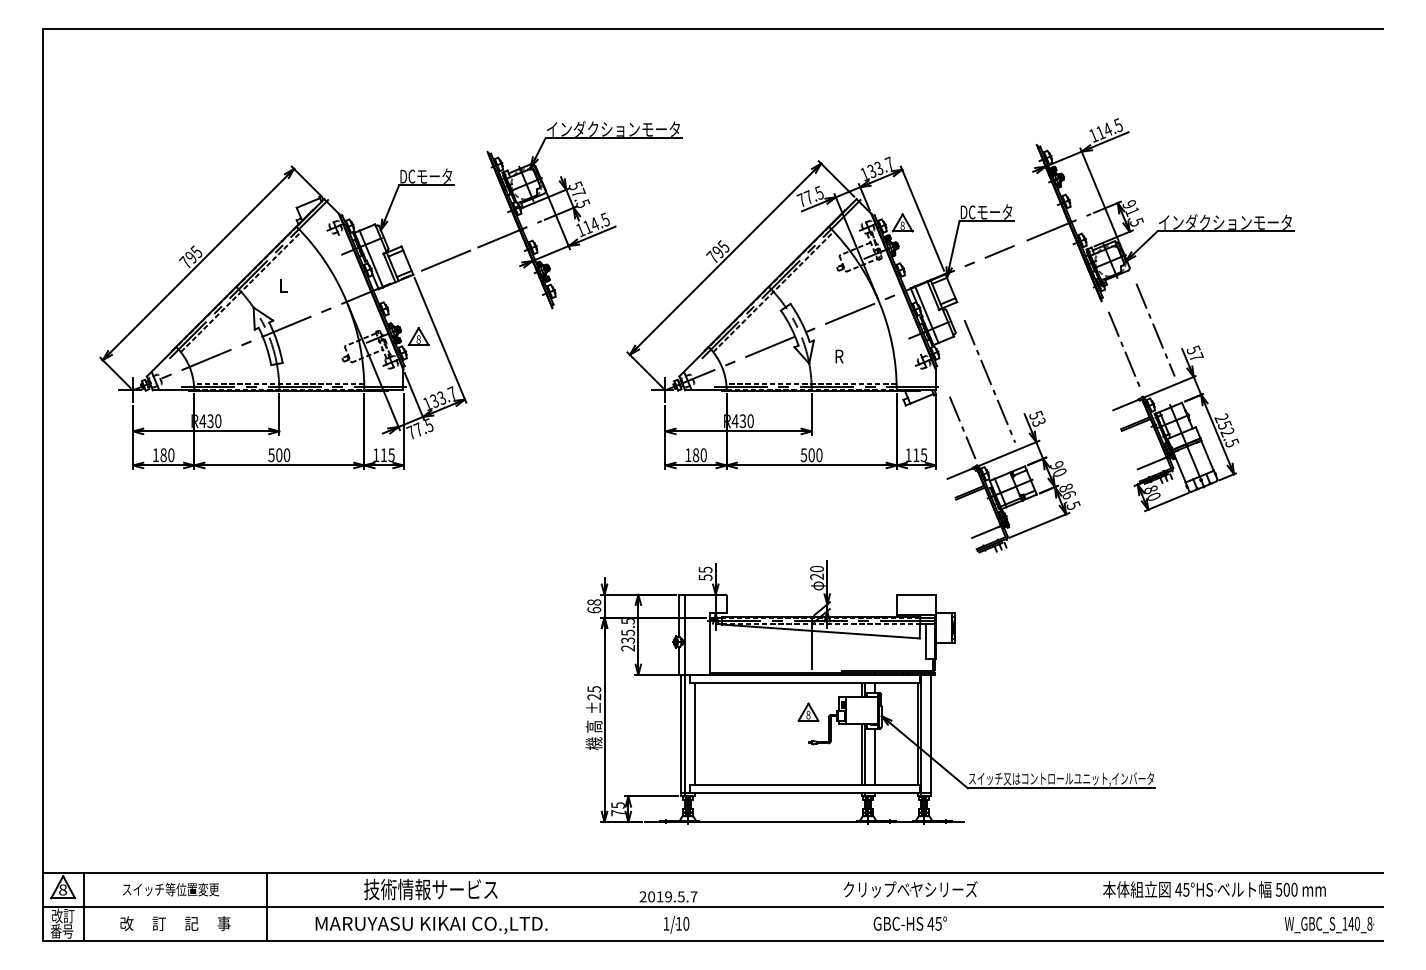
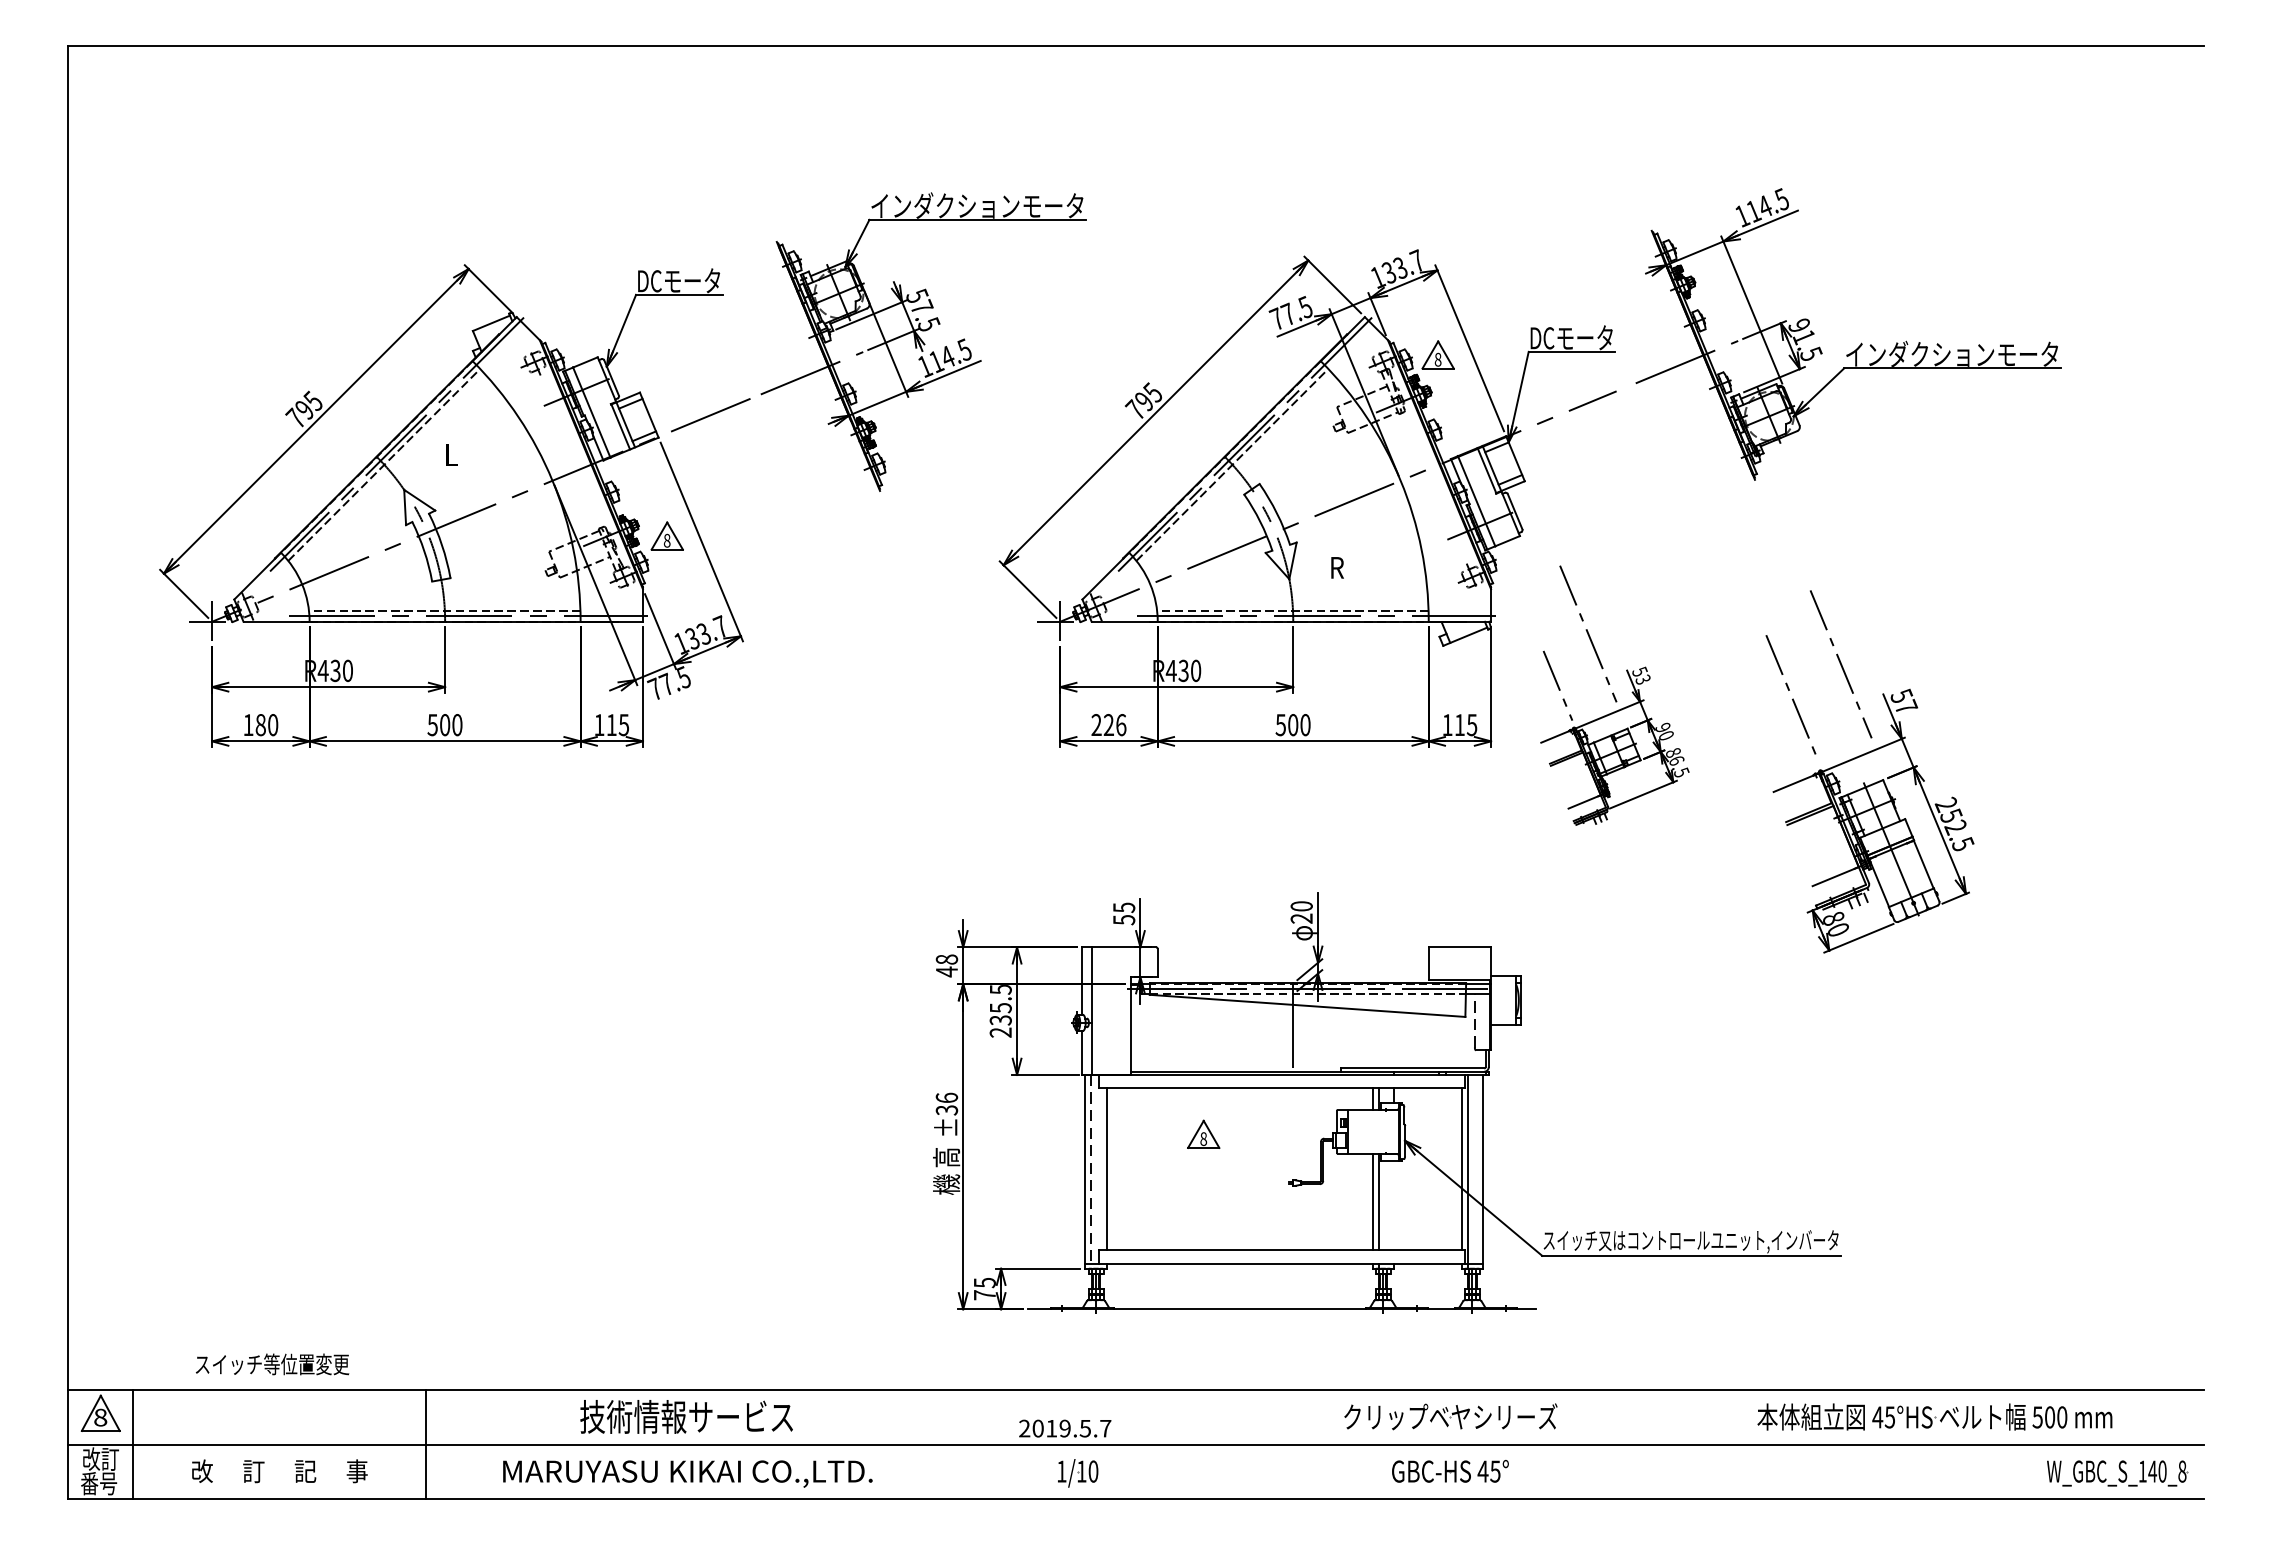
part: (1173, 397) -> (1869, 771), moved
part: (1013, 436) -> (1614, 695), size x0.7
text: (695, 455) -> (1108, 725), 180 -> 226
text: (594, 609) -> (947, 970), 68 -> 48
line: (925, 641) -> (1474, 1021), solid -> dashed
text: (594, 693) -> (947, 1104), ±25 -> ±36
part: (808, 711) -> (1203, 1133), moved
line: (685, 735) -> (1092, 1171), solid -> dashed
line: (874, 756) -> (1393, 1204), removed
text: (170, 889) -> (271, 1364), moved

